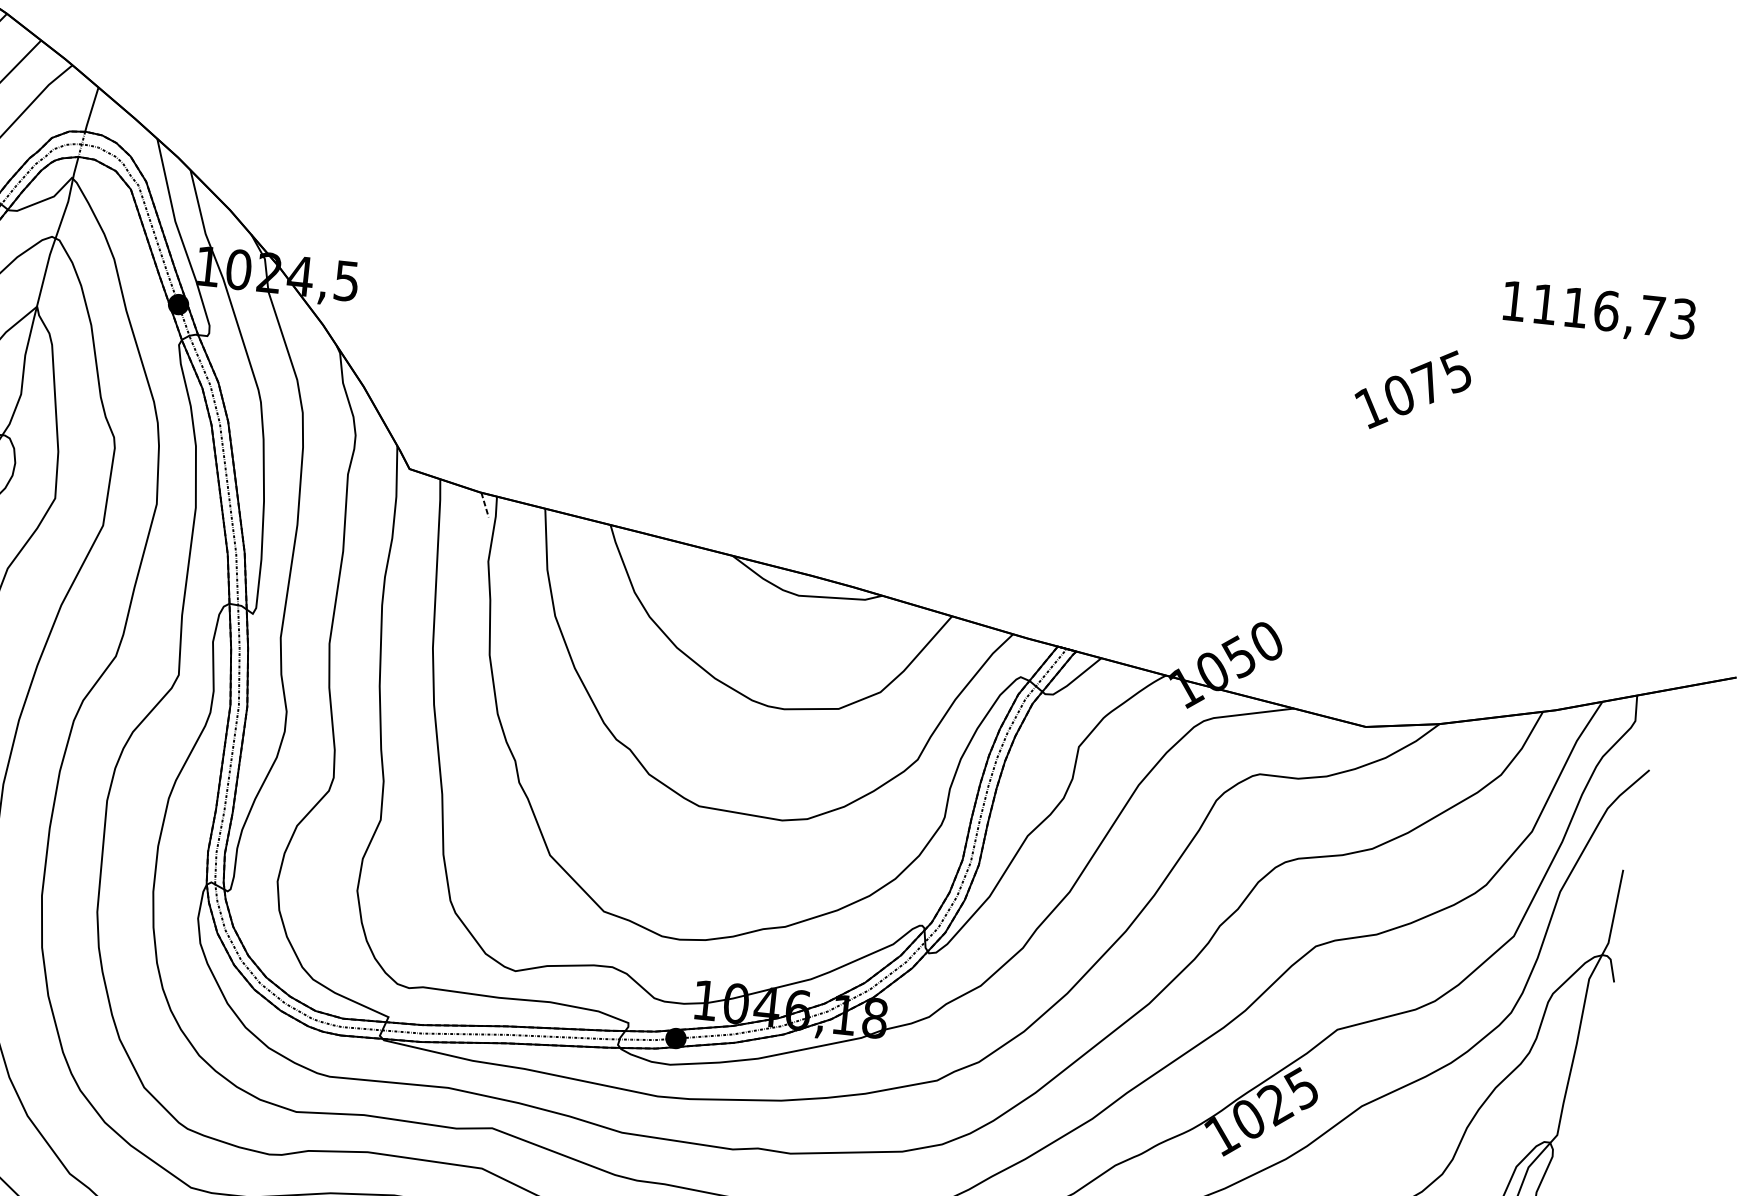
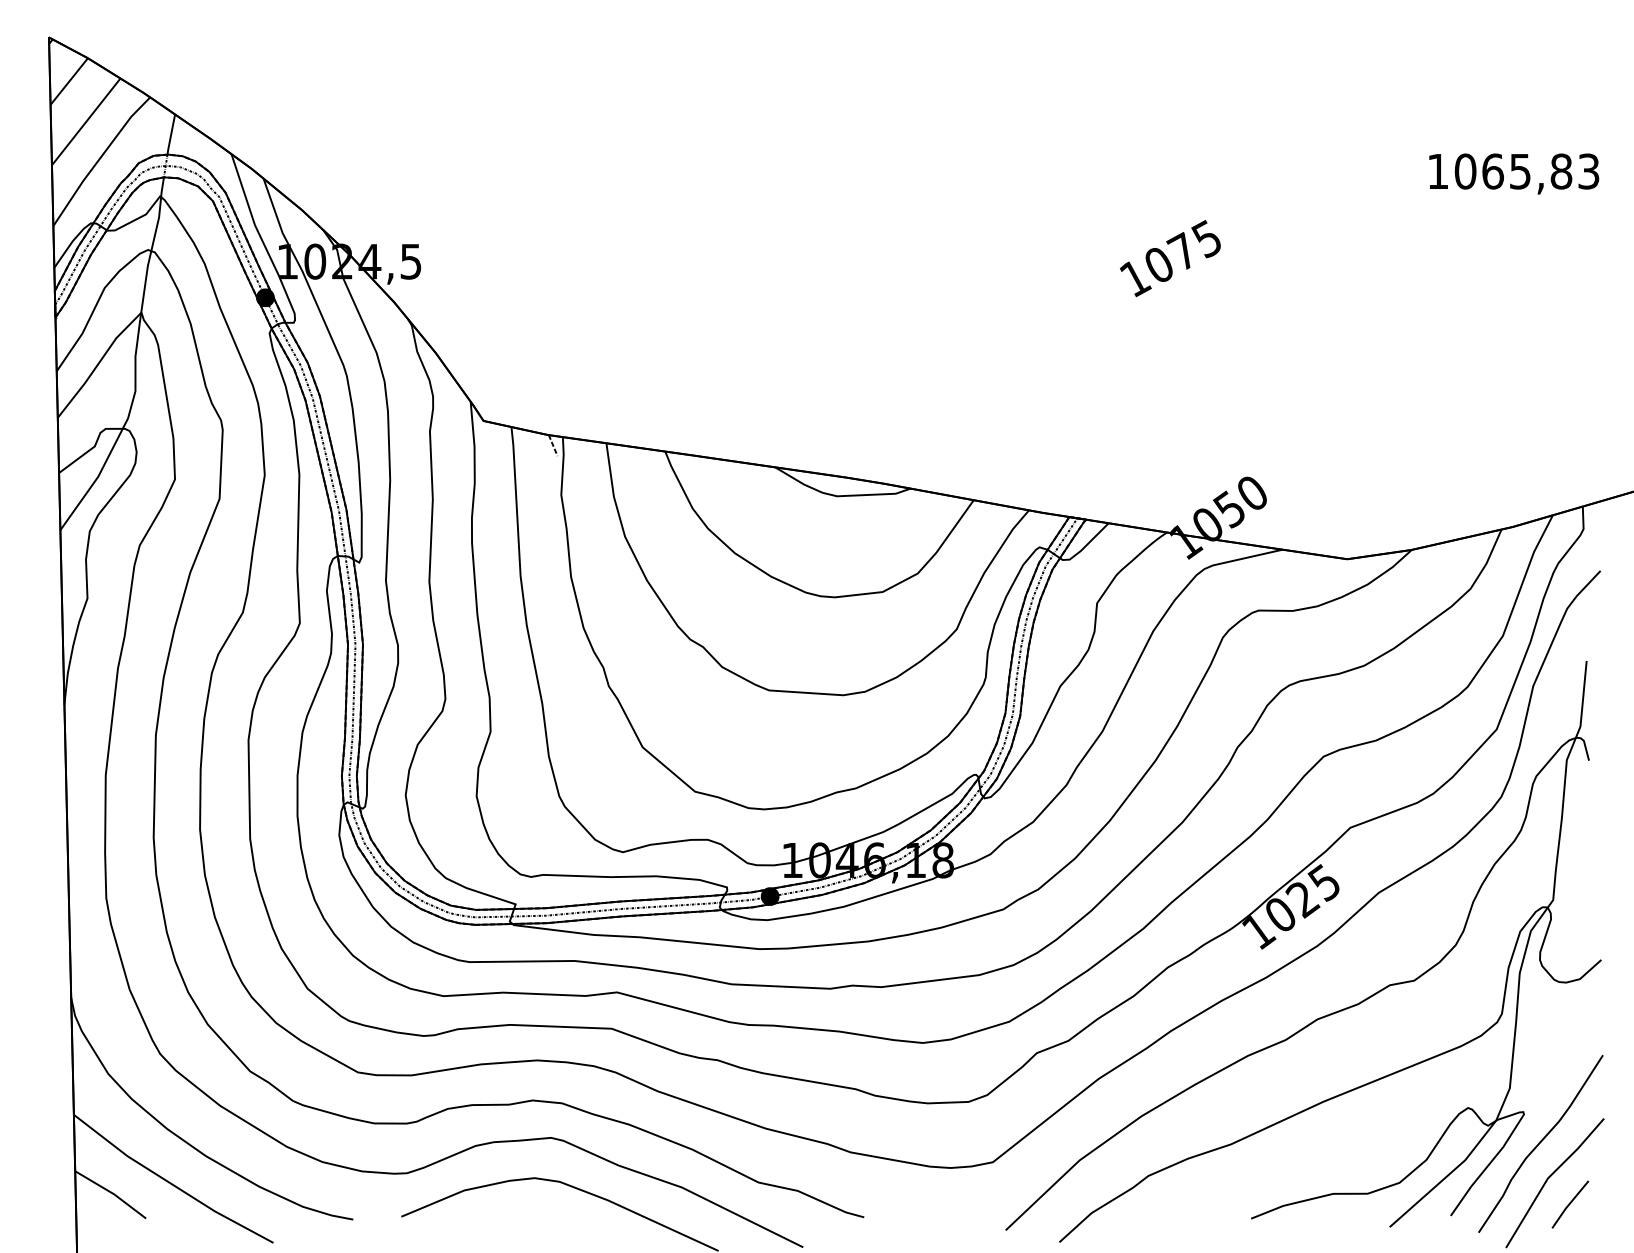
text: (1598, 310) -> (1513, 171), 1116,73 -> 1065,83
text: (1412, 389) -> (1170, 258), moved

